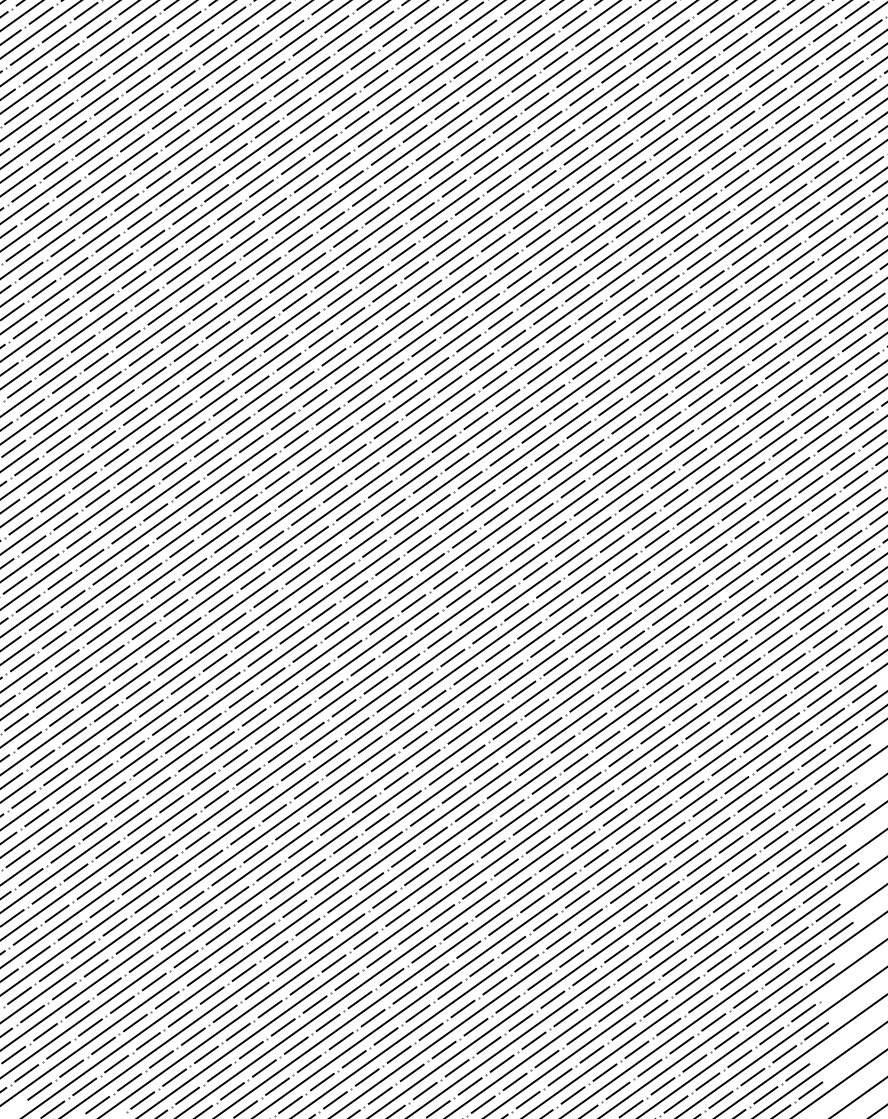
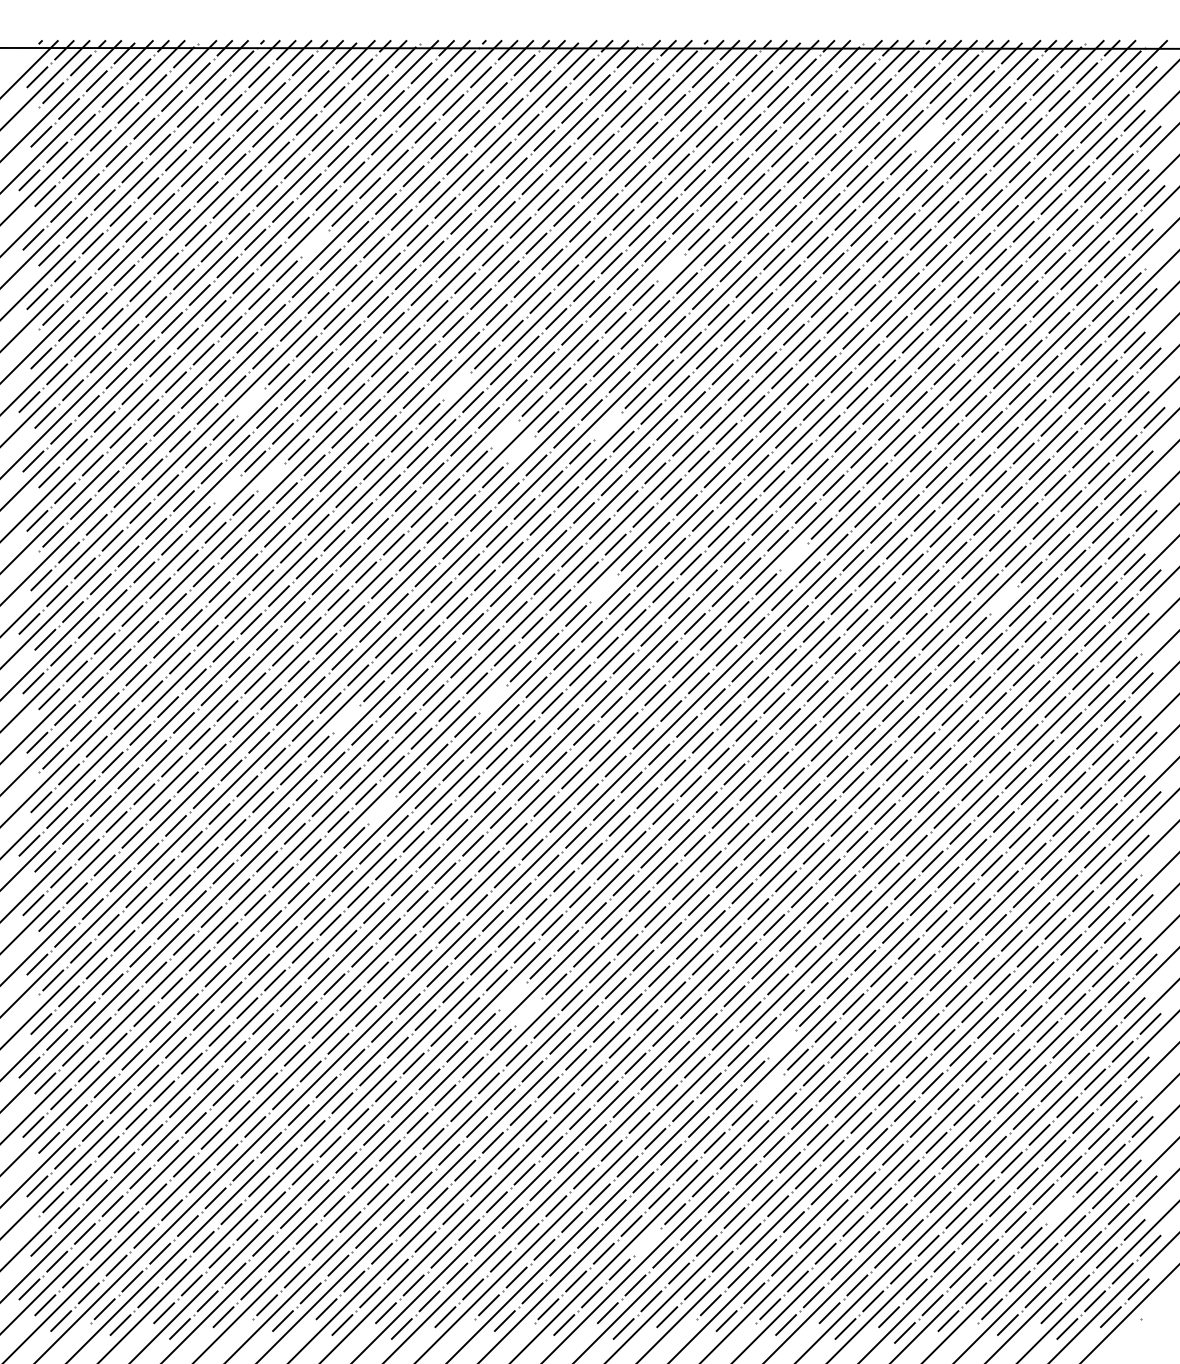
line: (767, 19) -> (928, 136), removed
line: (143, 24) -> (314, 243), removed
line: (492, 106) -> (671, 267), removed
line: (55, 170) -> (251, 401), removed
line: (261, 188) -> (457, 386), removed
line: (300, 243) -> (504, 433), removed
line: (63, 248) -> (271, 477), removed
line: (403, 251) -> (607, 425), removed
line: (17, 253) -> (227, 489), removed
line: (313, 261) -> (520, 449), removed
line: (565, 411) -> (793, 556), removed
line: (372, 412) -> (603, 588), removed
line: (765, 489) -> (1003, 600), removed
line: (97, 498) -> (346, 718), removed
line: (245, 503) -> (492, 699), removed
line: (117, 593) -> (381, 809), removed
line: (216, 799) -> (512, 996), removed
line: (229, 818) -> (528, 1012), removed
line: (474, 890) -> (782, 1043), removed
line: (455, 931) -> (770, 1087), removed
line: (309, 1063) -> (647, 1241), removed
line: (720, 1100) -> (1059, 1210), removed

